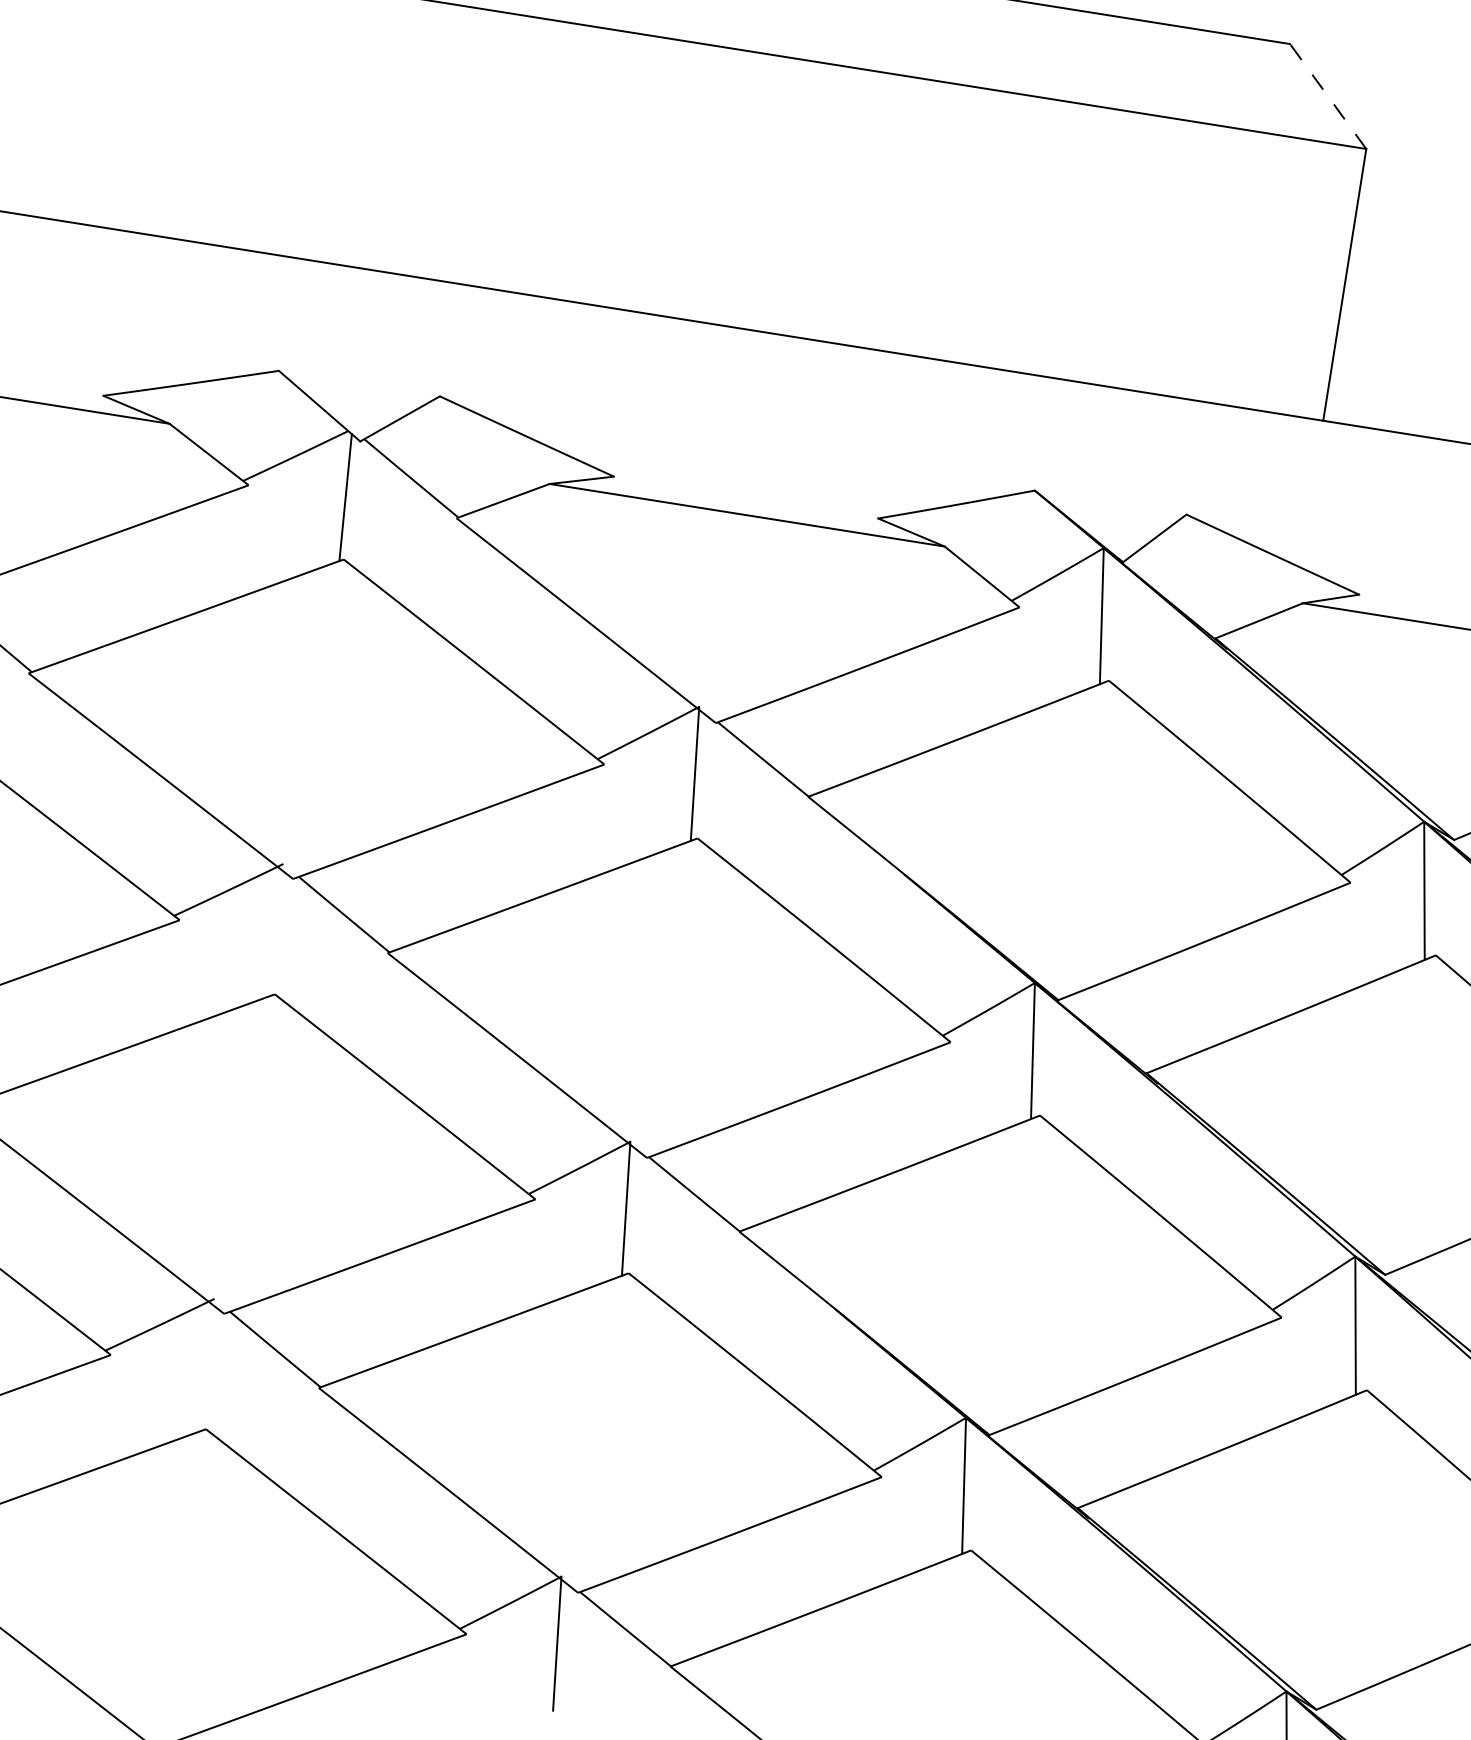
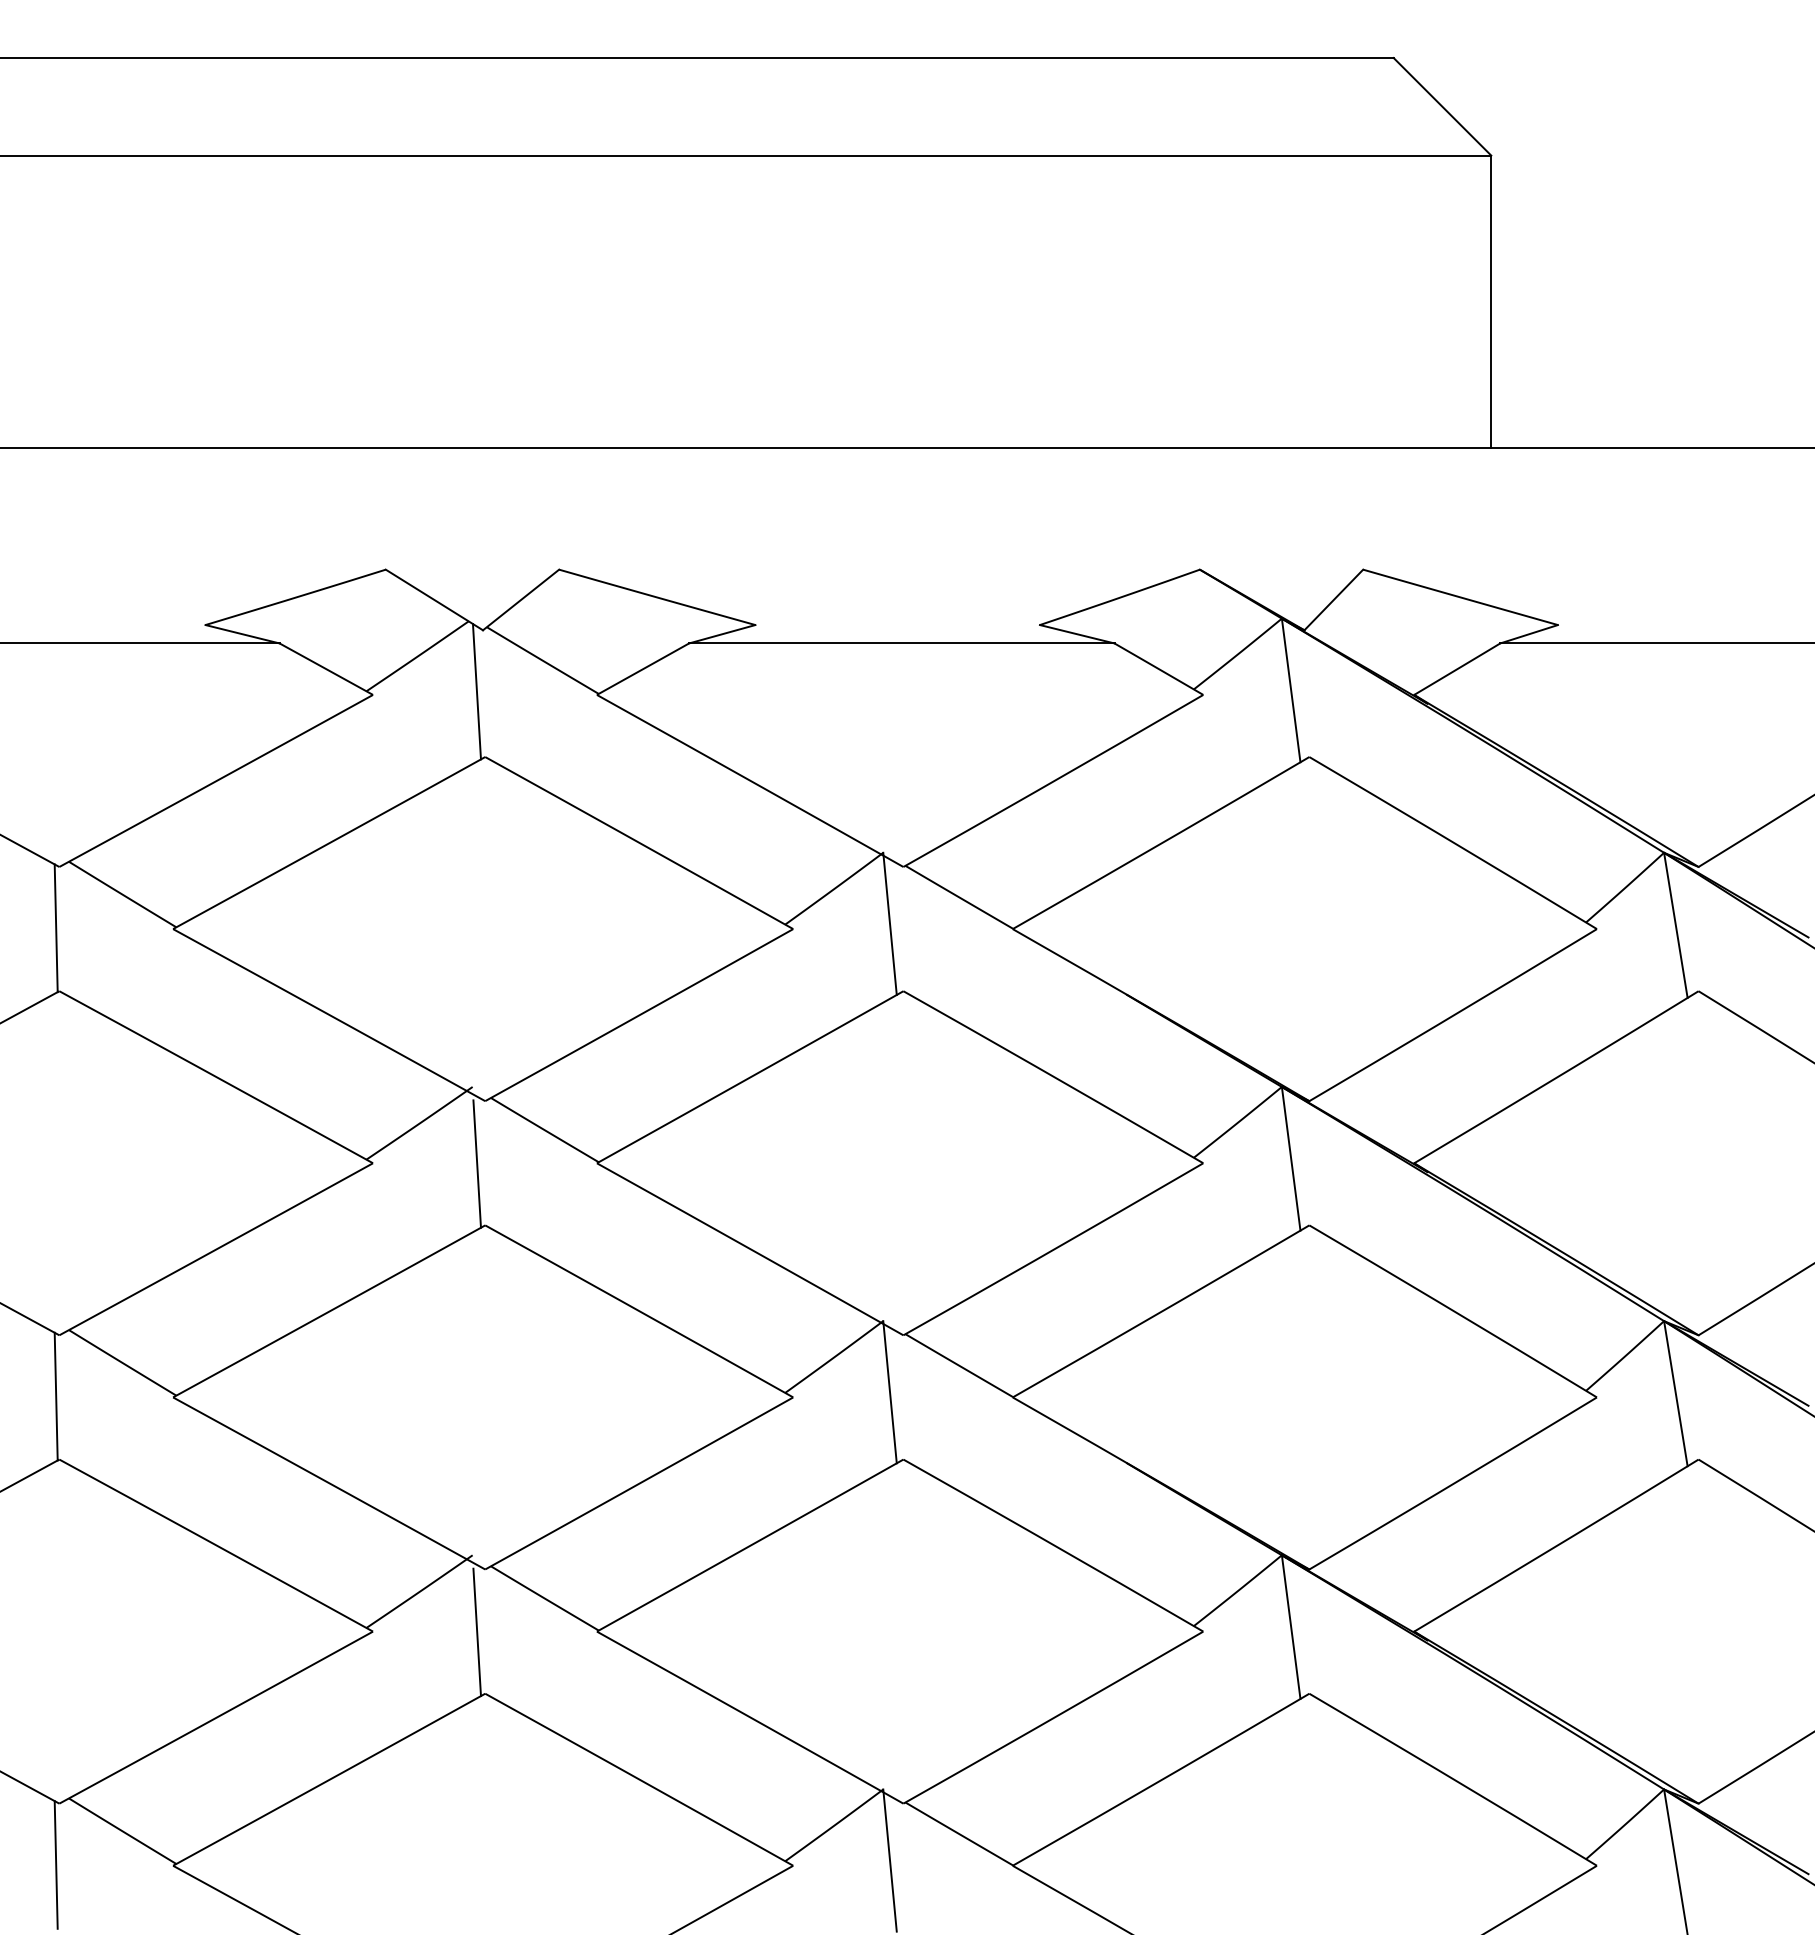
line: (1328, 96) -> (1442, 106), dashed -> solid
line: (275, 935) -> (476, 1163), added
line: (206, 1371) -> (476, 1632), added

